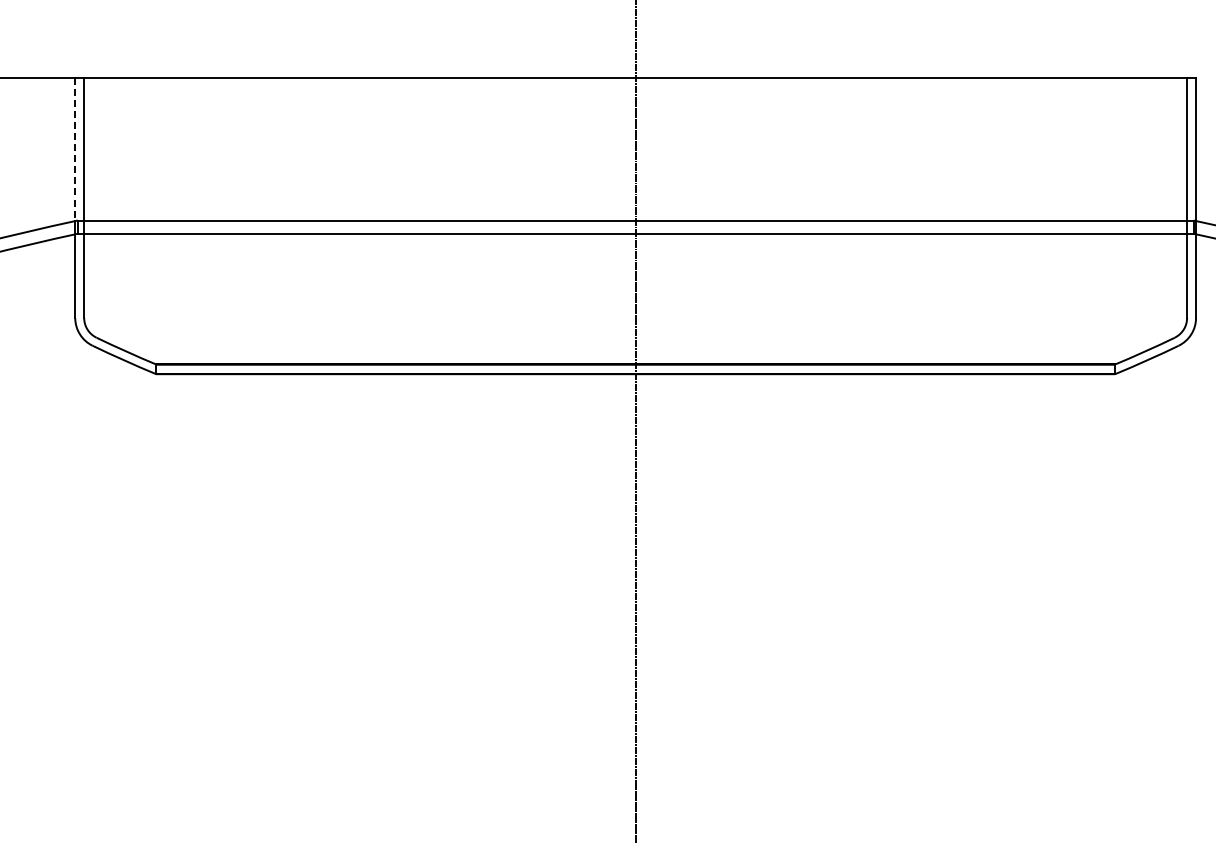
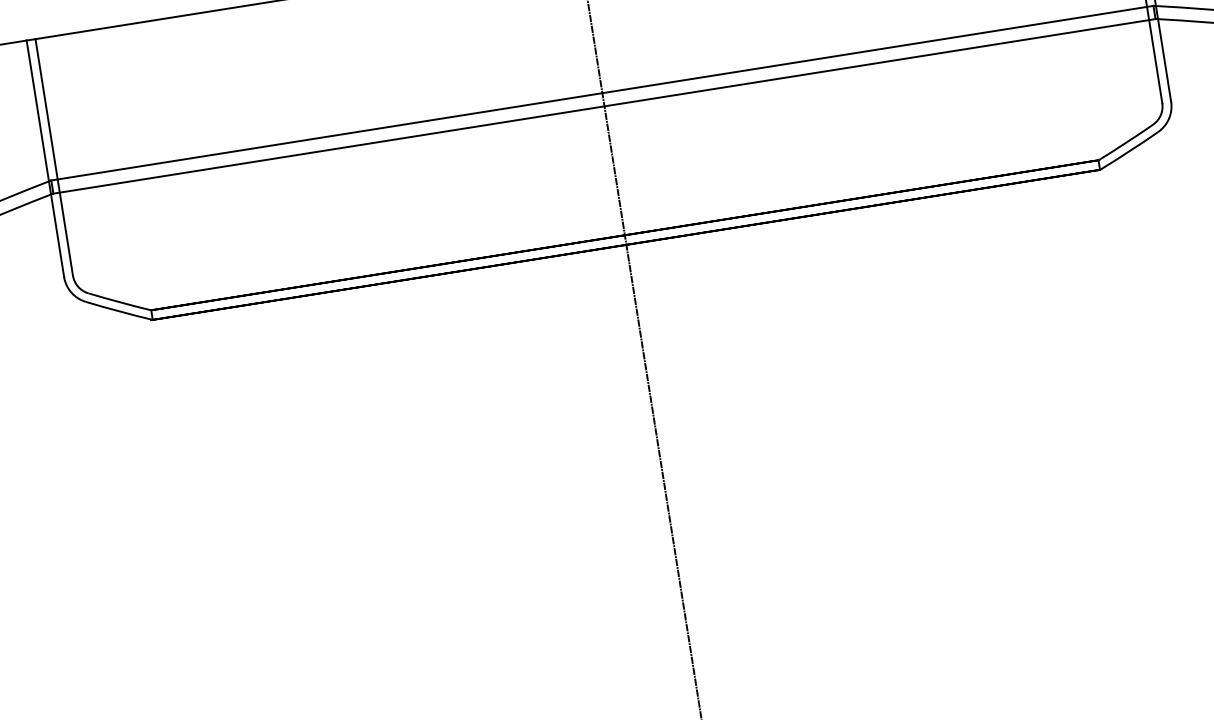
line: (75, 150) -> (38, 111), dashed -> solid

